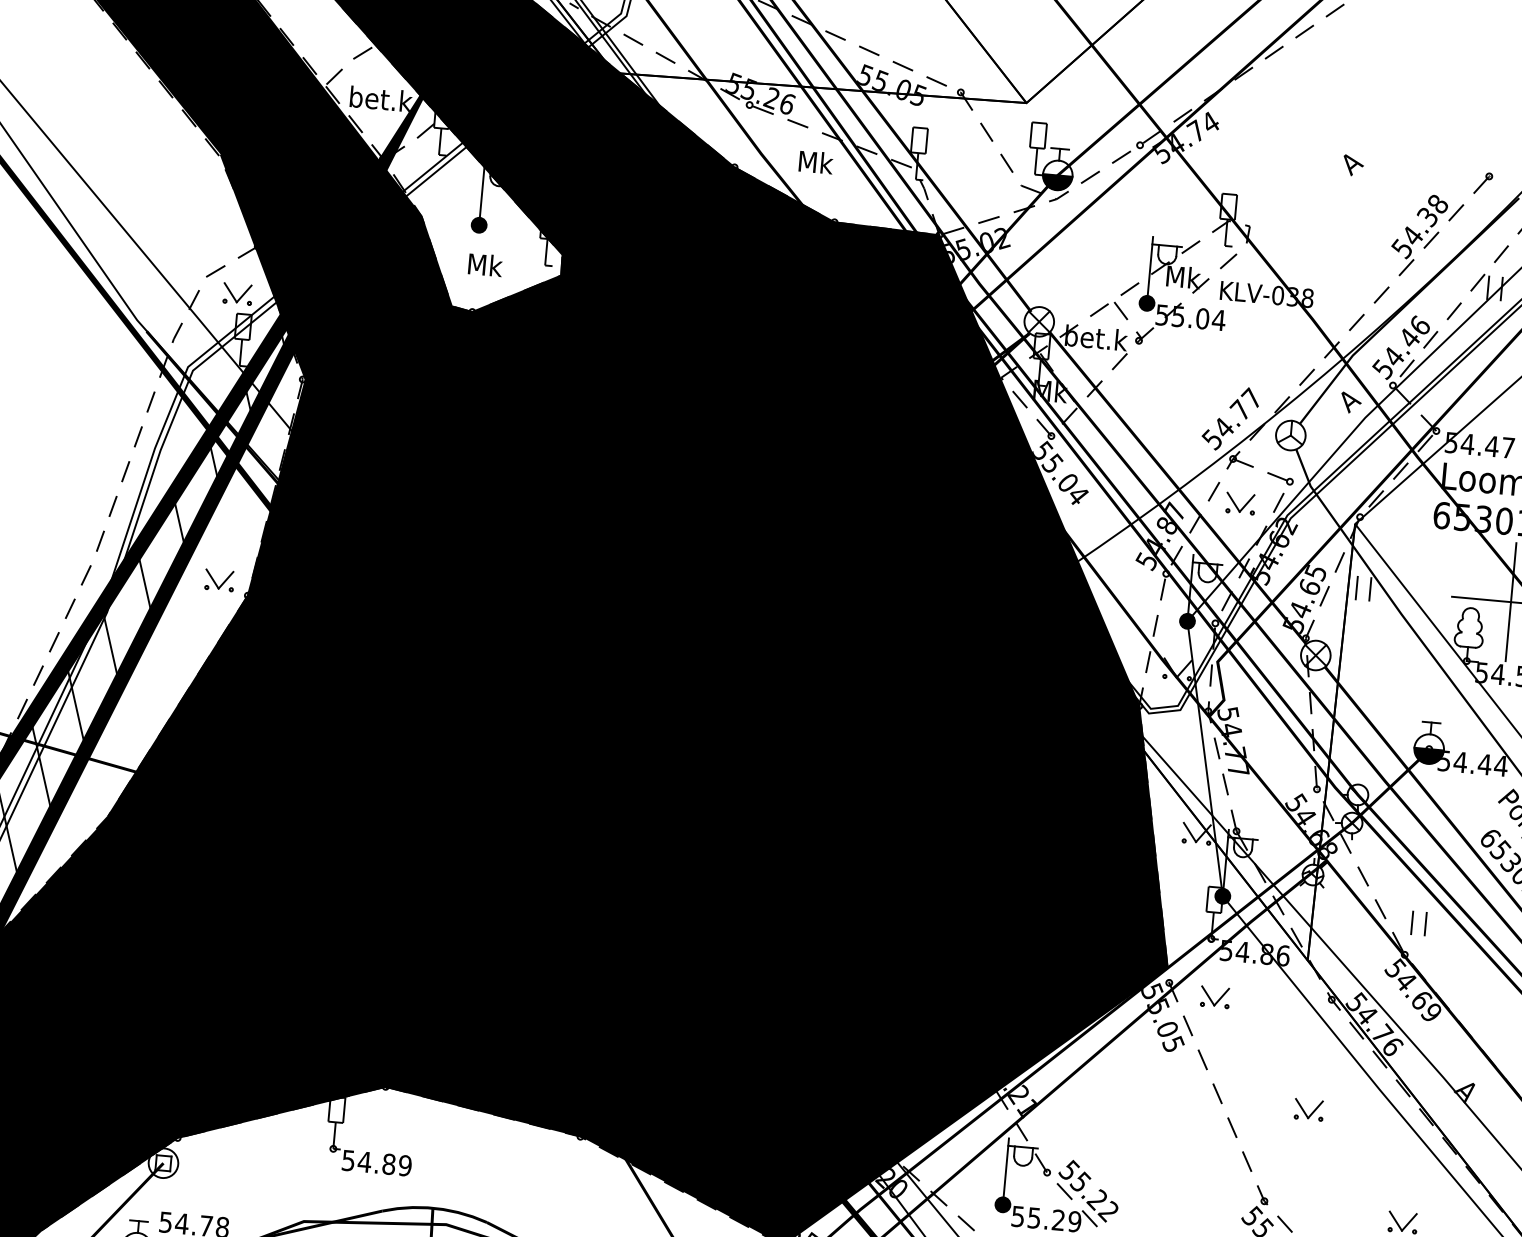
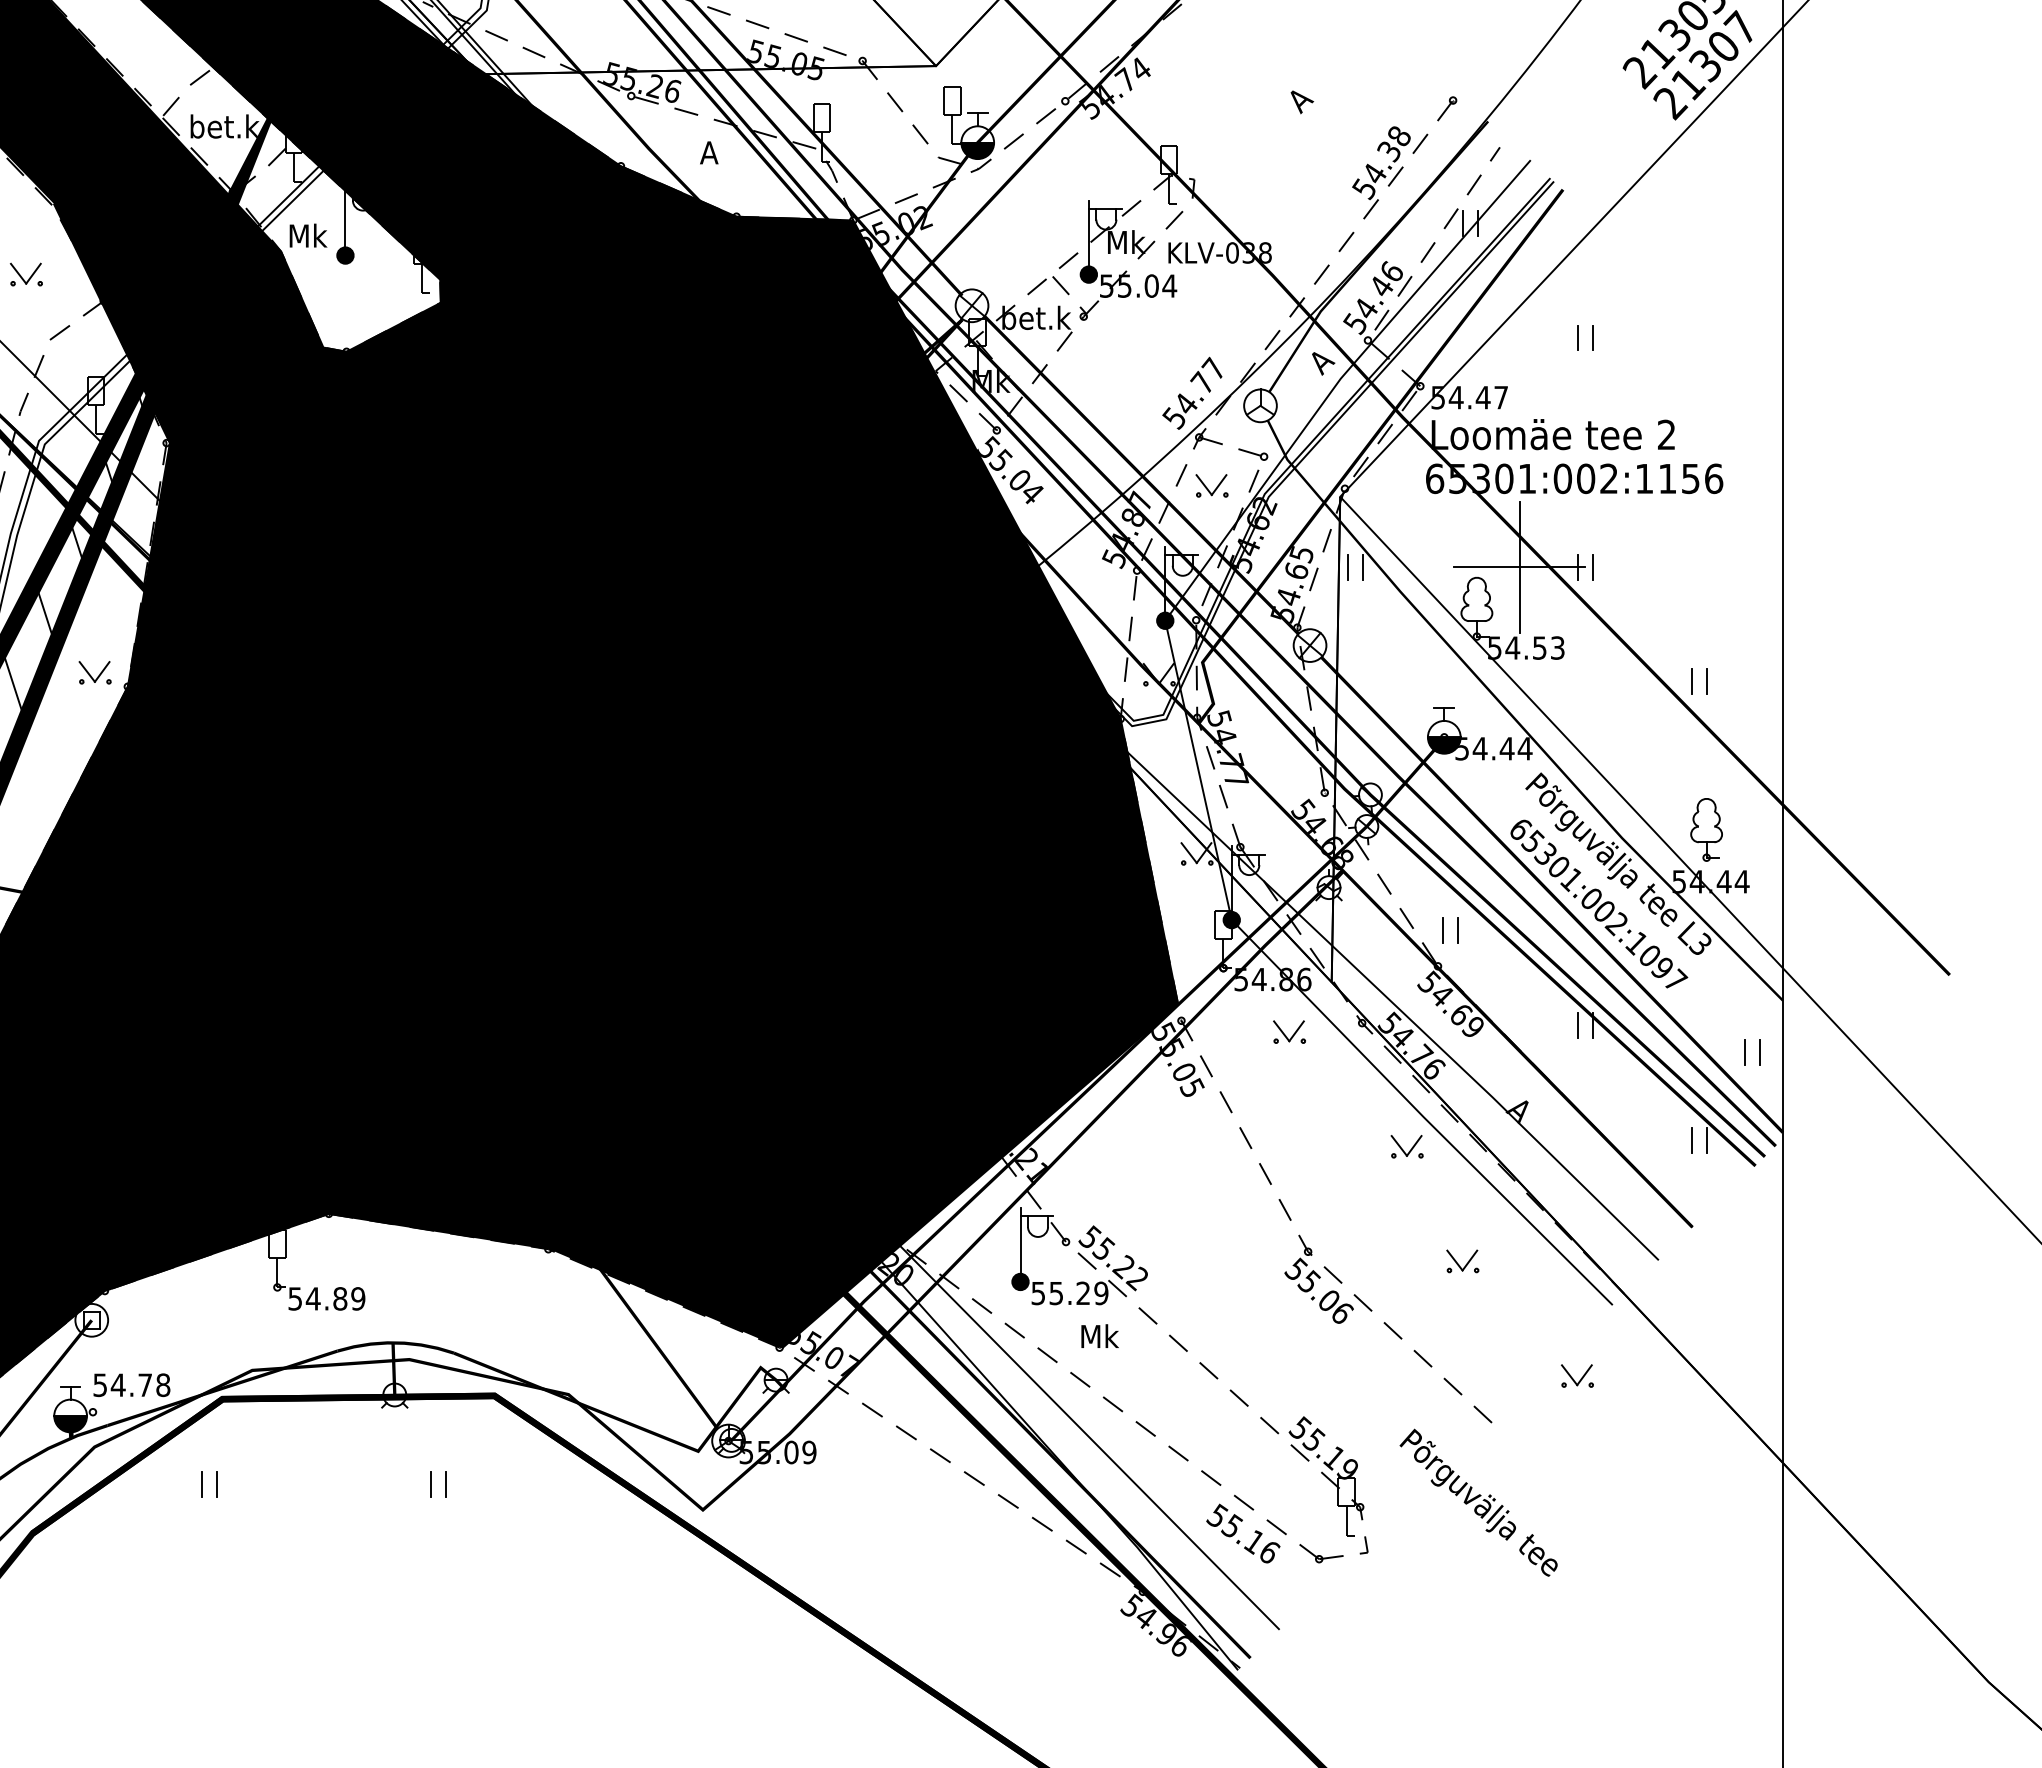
text: (816, 162) -> (710, 152), Mk -> A
text: (485, 264) -> (308, 235), moved
part: (236, 293) -> (25, 274), moved
part: (1215, 996) -> (1289, 1031), moved
part: (1308, 1109) -> (1406, 1146), moved

